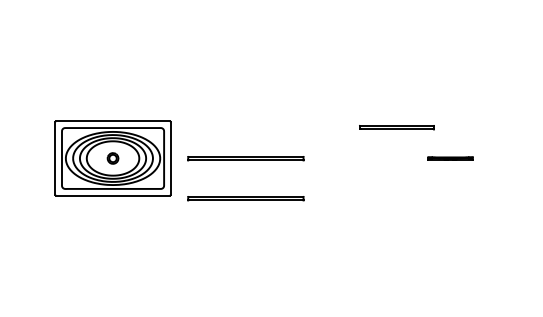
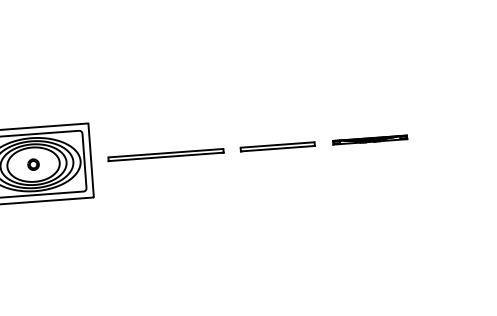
part: (396, 127) -> (277, 146), moved
part: (450, 158) -> (370, 139), size x1.67
part: (245, 198) -> (168, 194), removed

